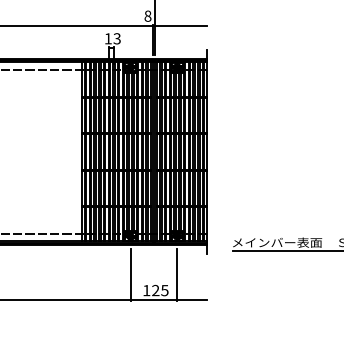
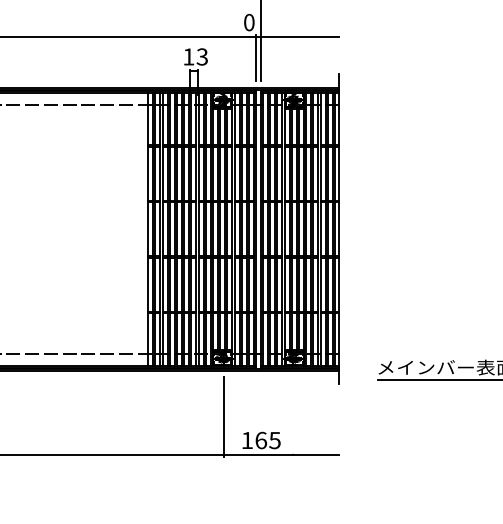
text: (147, 16) -> (248, 22), 8 -> 0
line: (176, 275) -> (292, 417), removed
text: (155, 290) -> (260, 440), 125 -> 165

